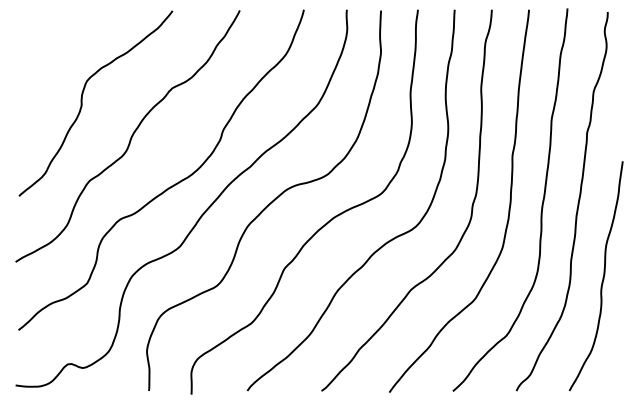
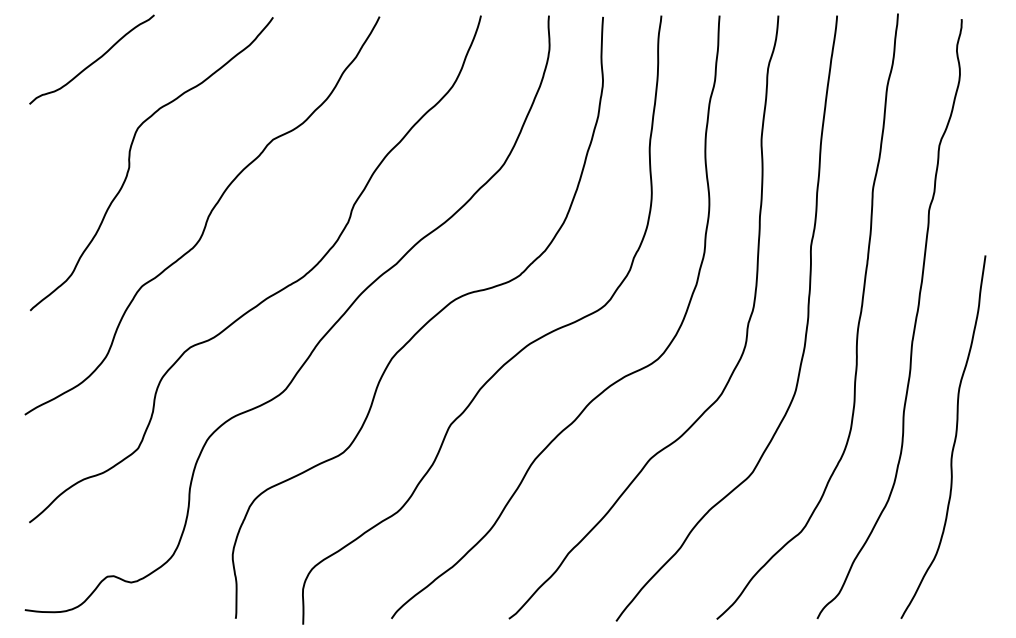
curve: (58, 38) -> (92, 61), added

